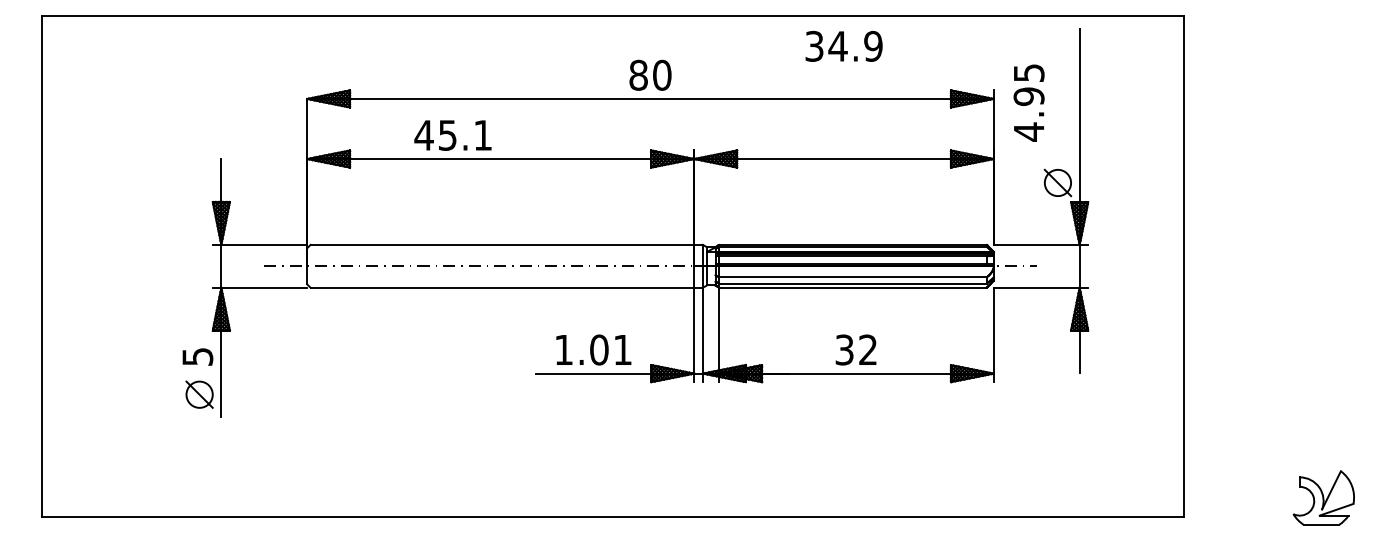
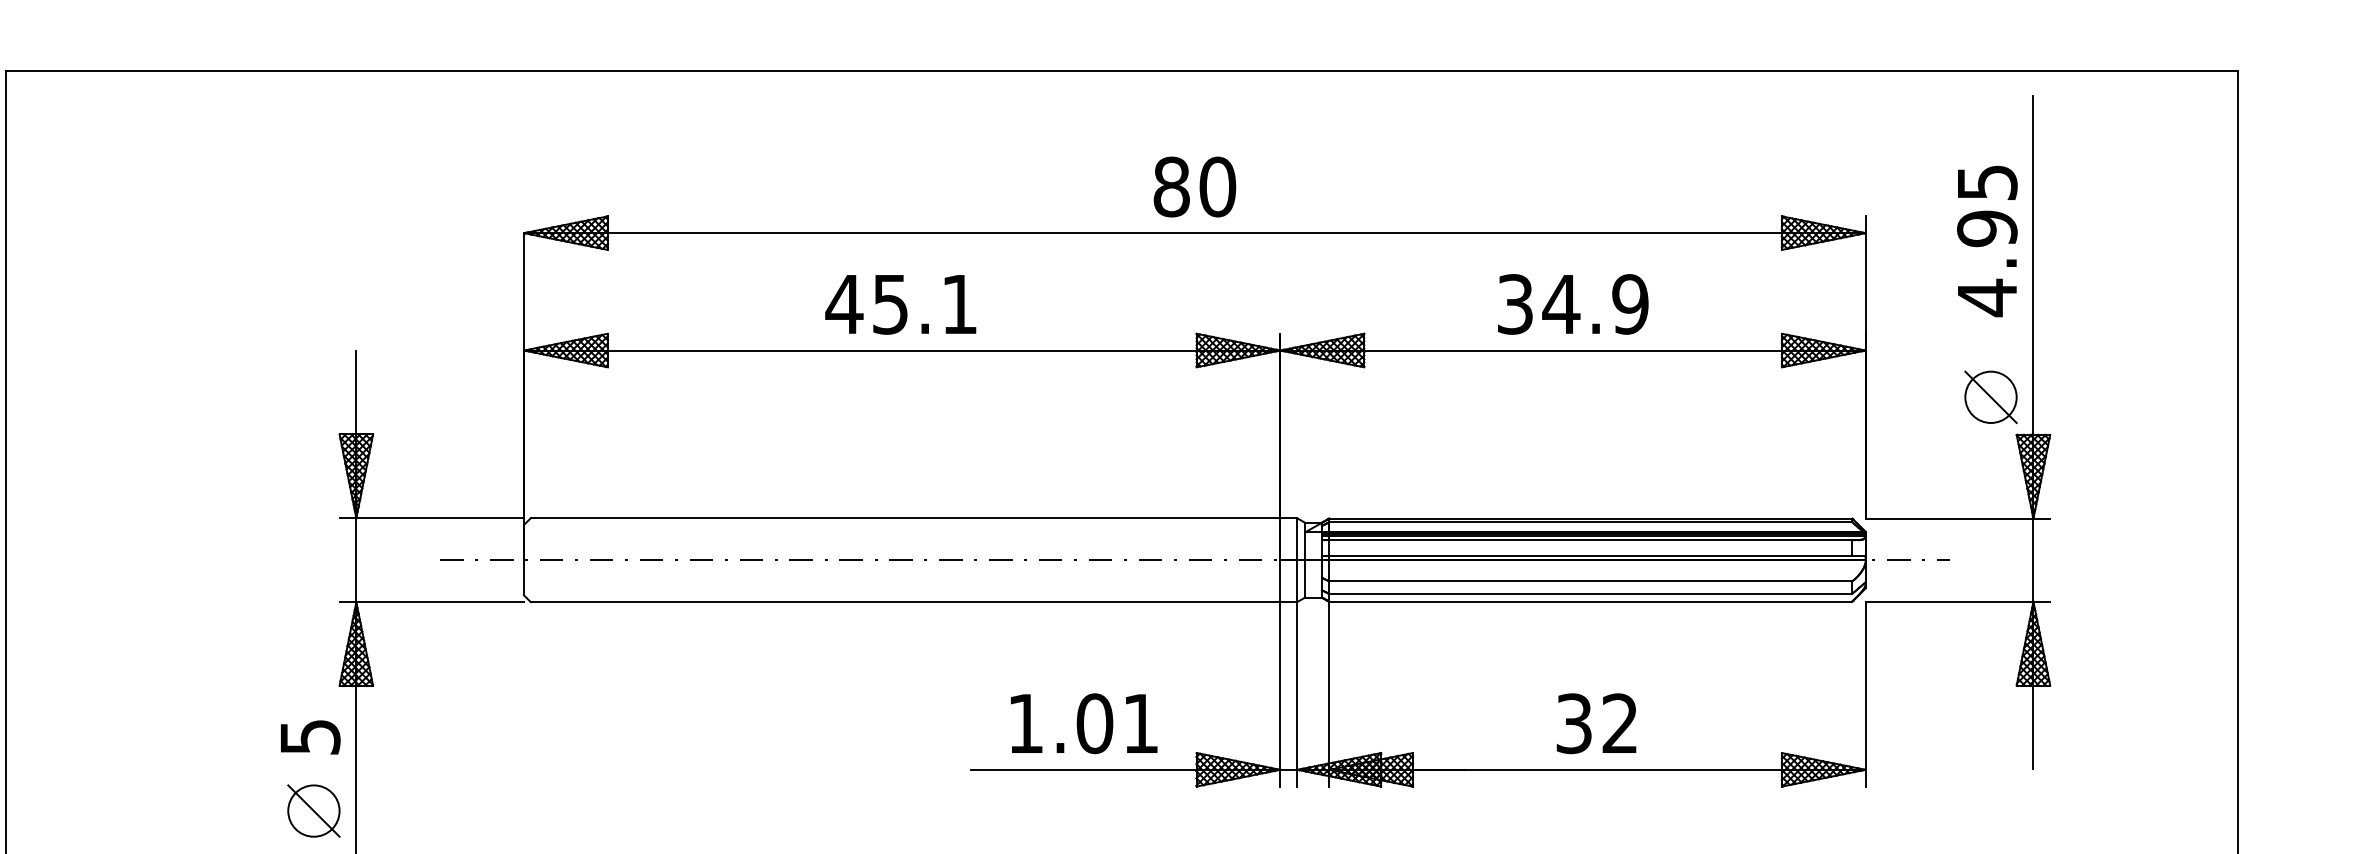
text: (843, 46) -> (1571, 304), moved
text: (1028, 102) -> (1986, 240), moved
text: (452, 135) -> (899, 304), moved

